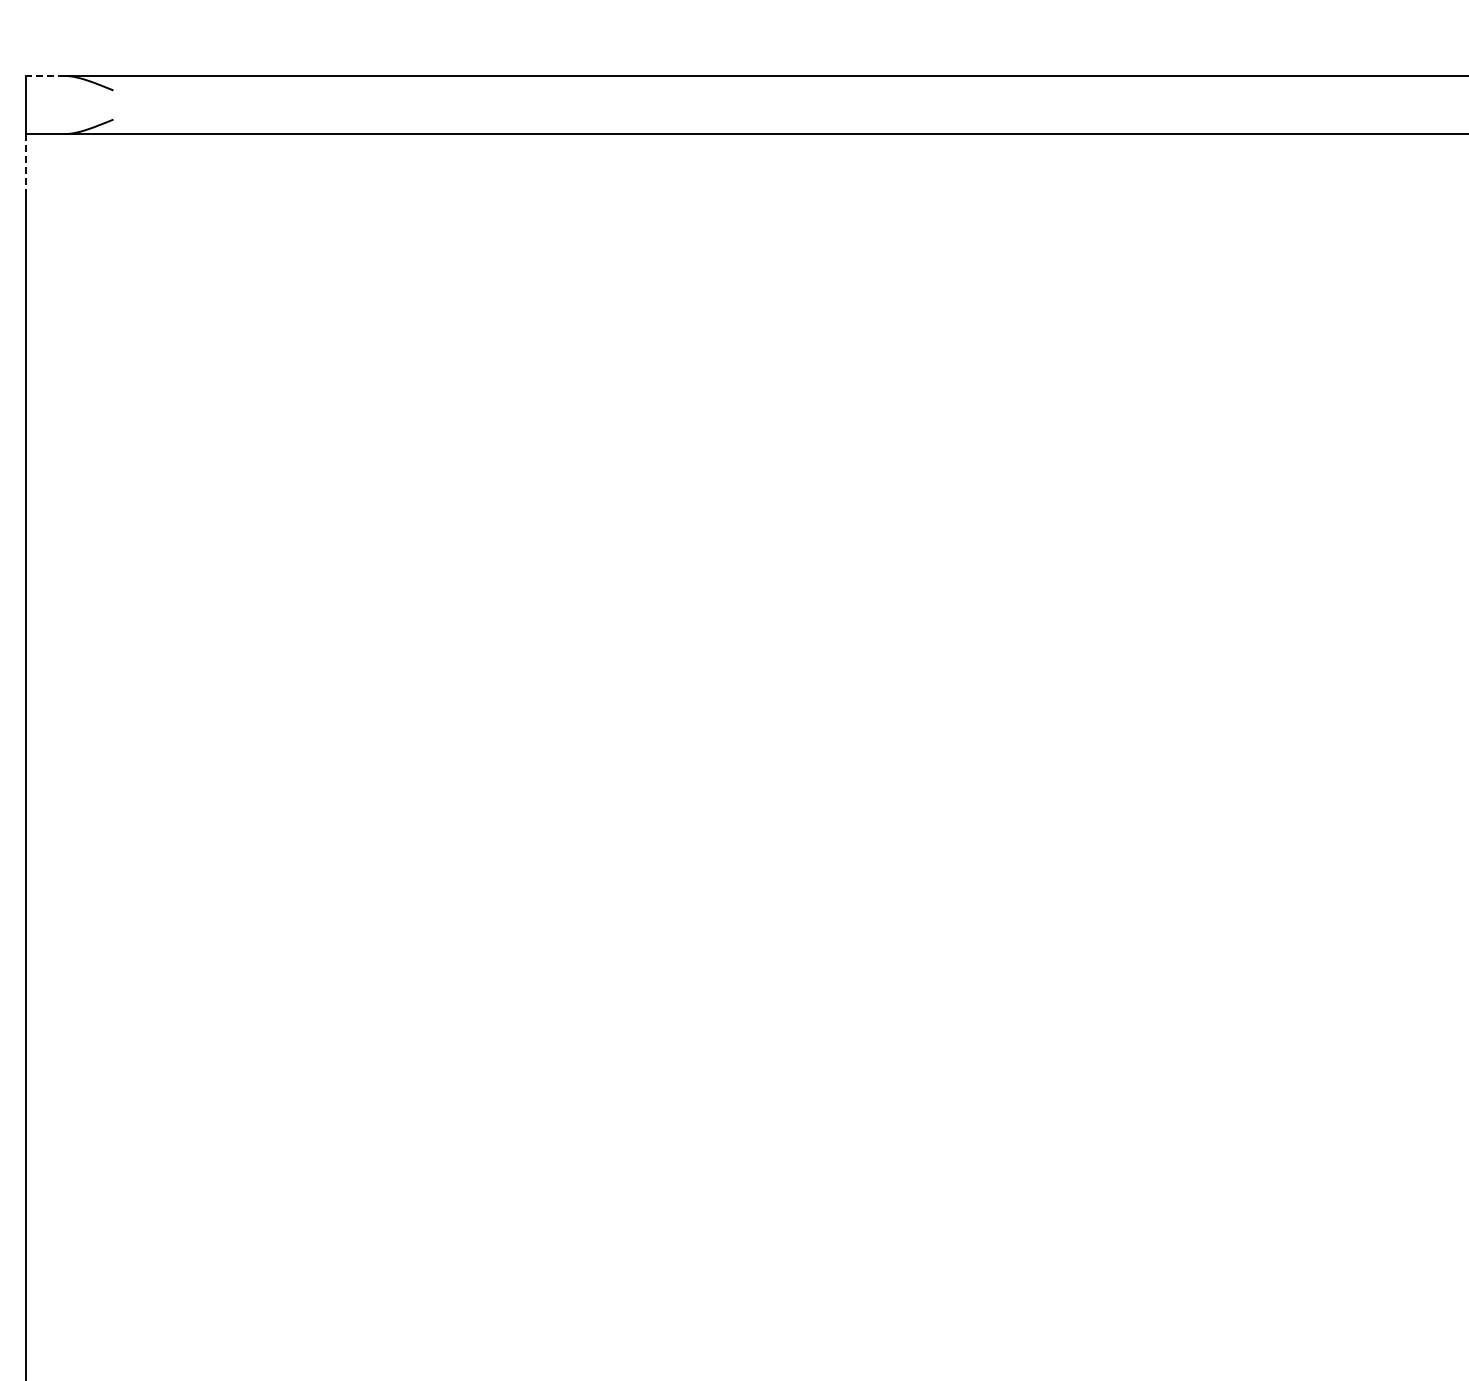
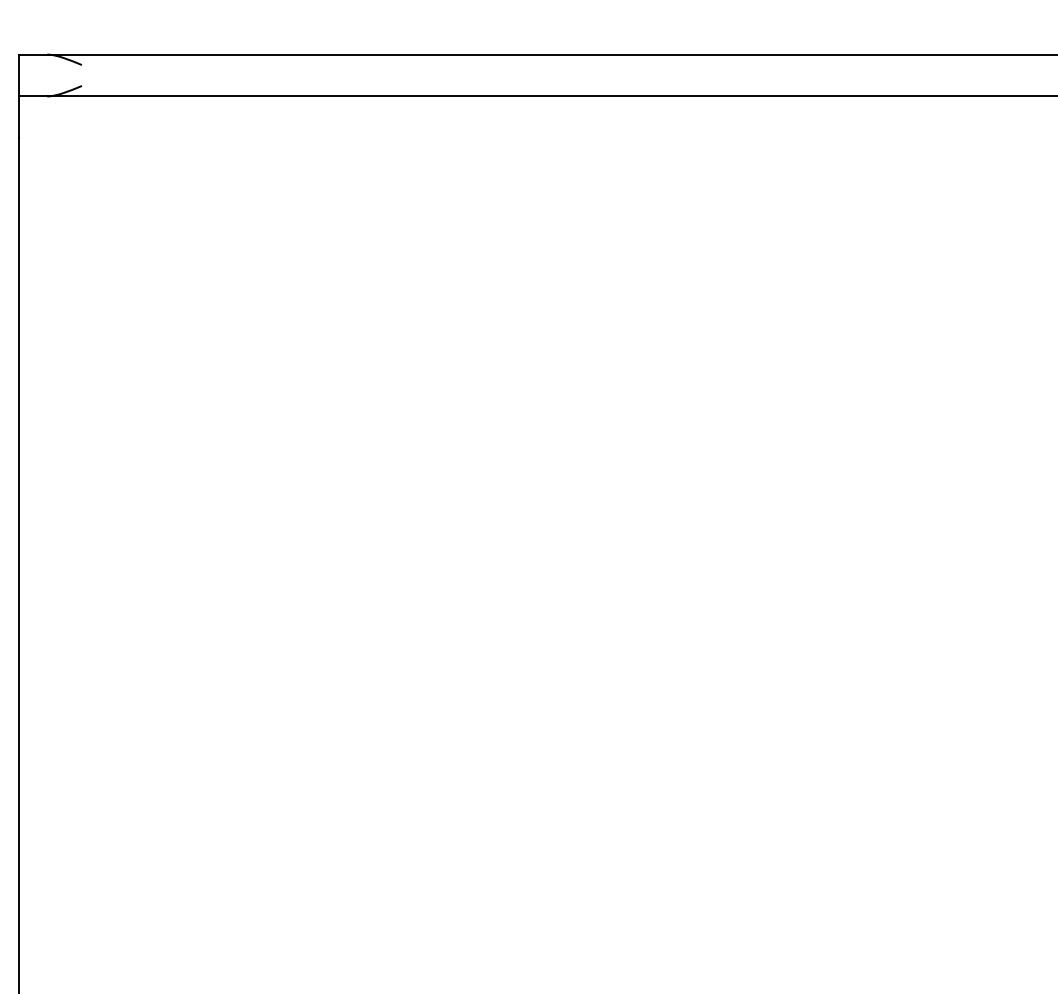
line: (45, 75) -> (32, 54), dashed -> solid
line: (26, 163) -> (19, 117), dashed -> solid

